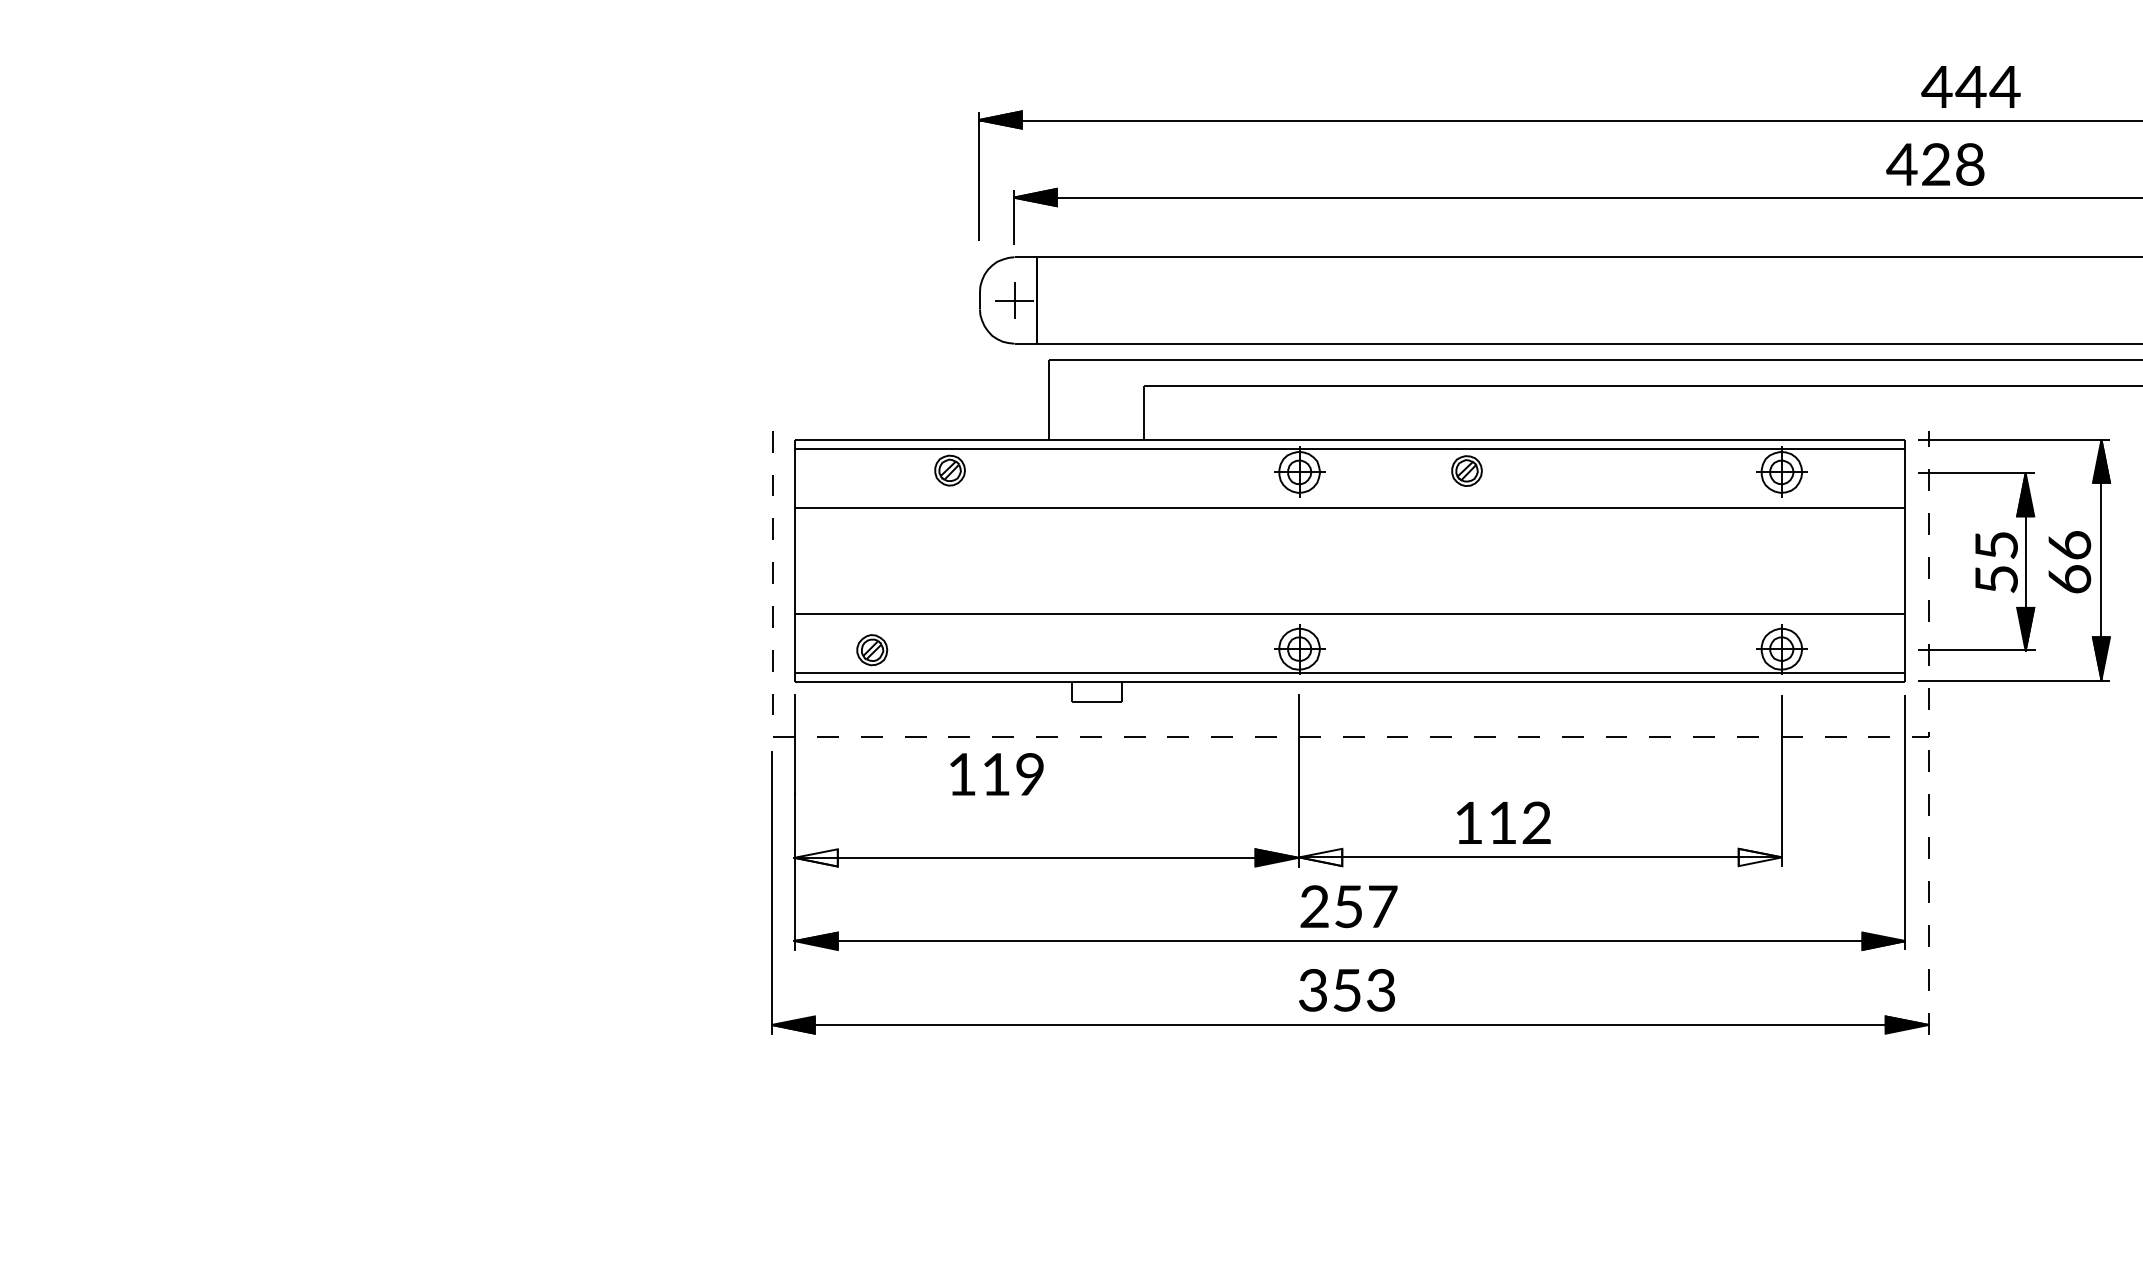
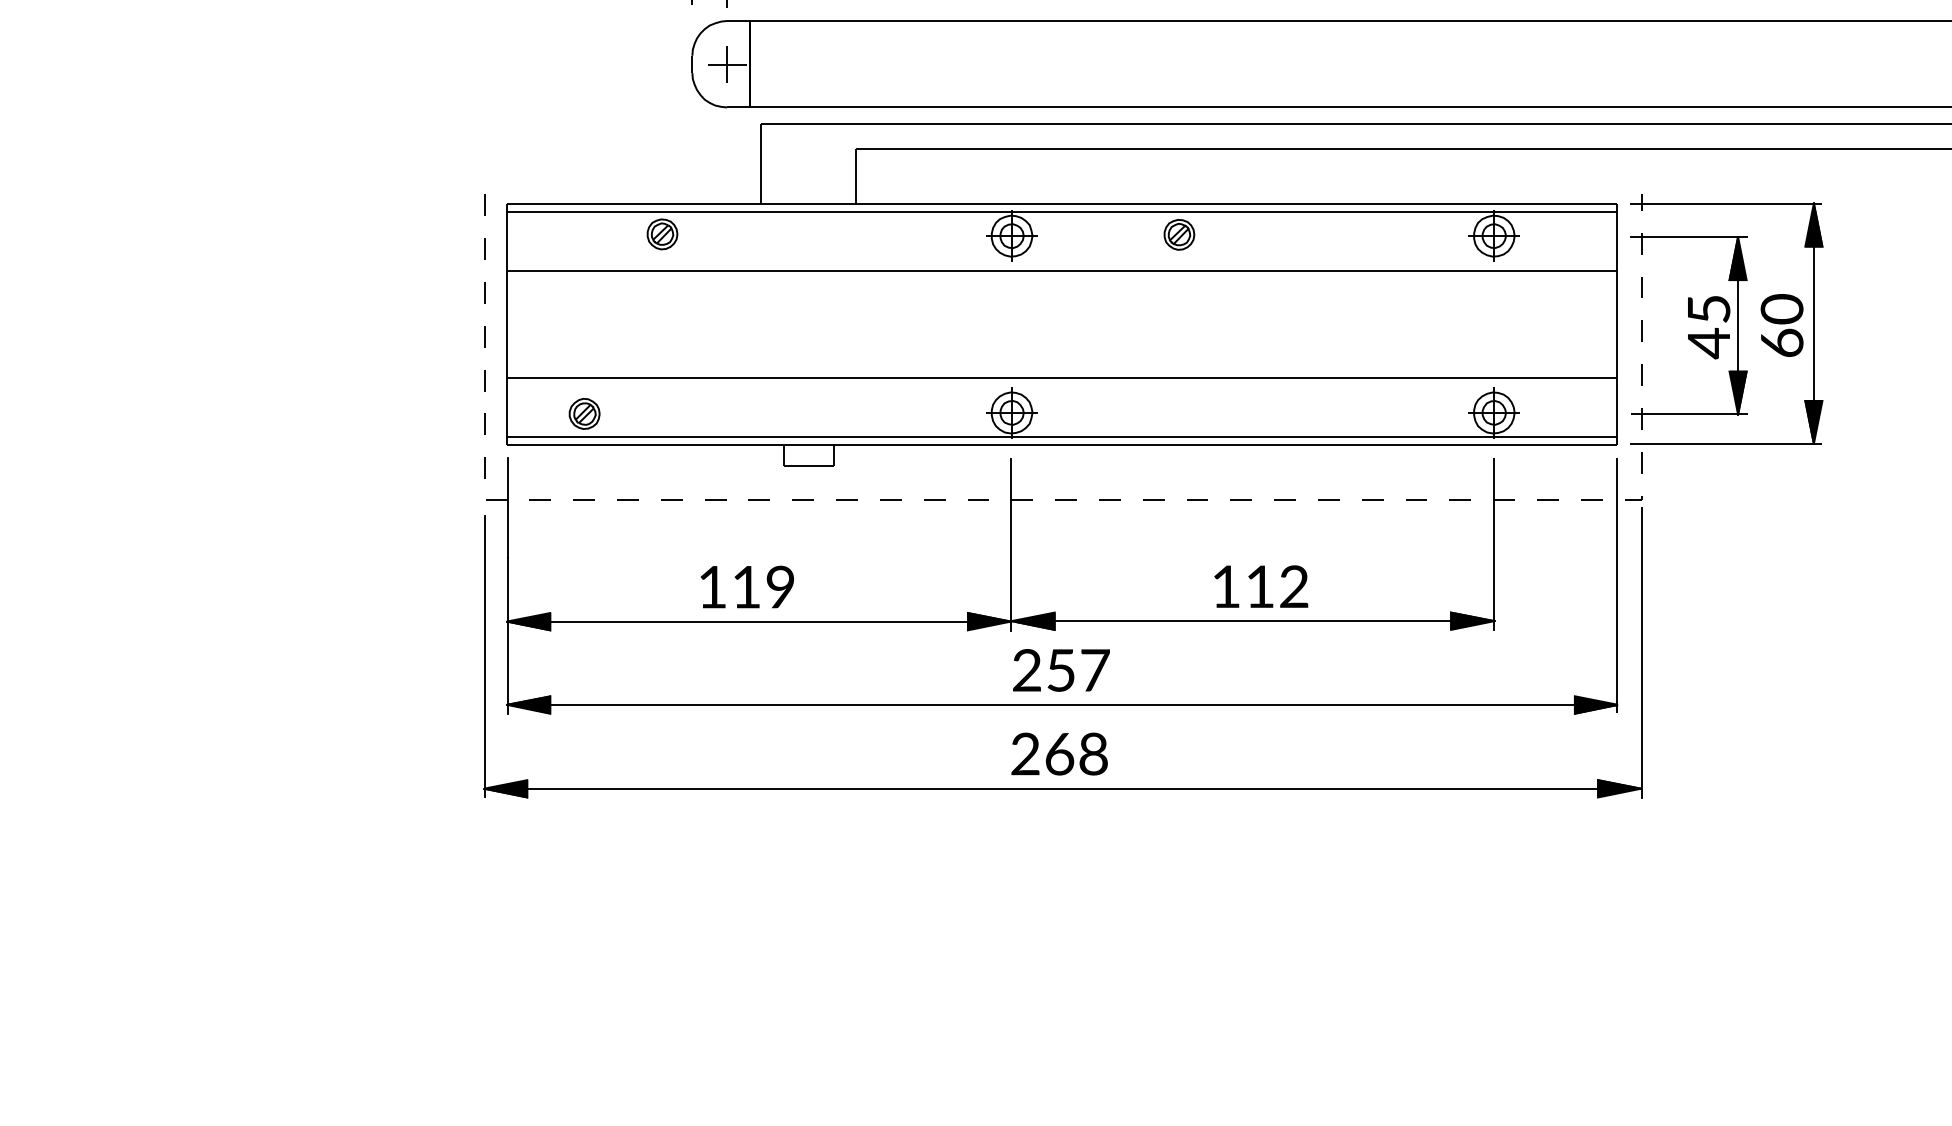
text: (2069, 545) -> (1781, 309), 66 -> 60
text: (1996, 579) -> (1708, 343), 55 -> 45
text: (996, 774) -> (746, 587), moved
text: (1503, 822) -> (1260, 586), moved
fill: (815, 857) -> (527, 621), added
fill: (1320, 857) -> (1032, 621), added
fill: (1760, 857) -> (1472, 621), added
line: (1929, 888) -> (1641, 652), dashed -> solid
text: (1347, 990) -> (1059, 754), 353 -> 268

